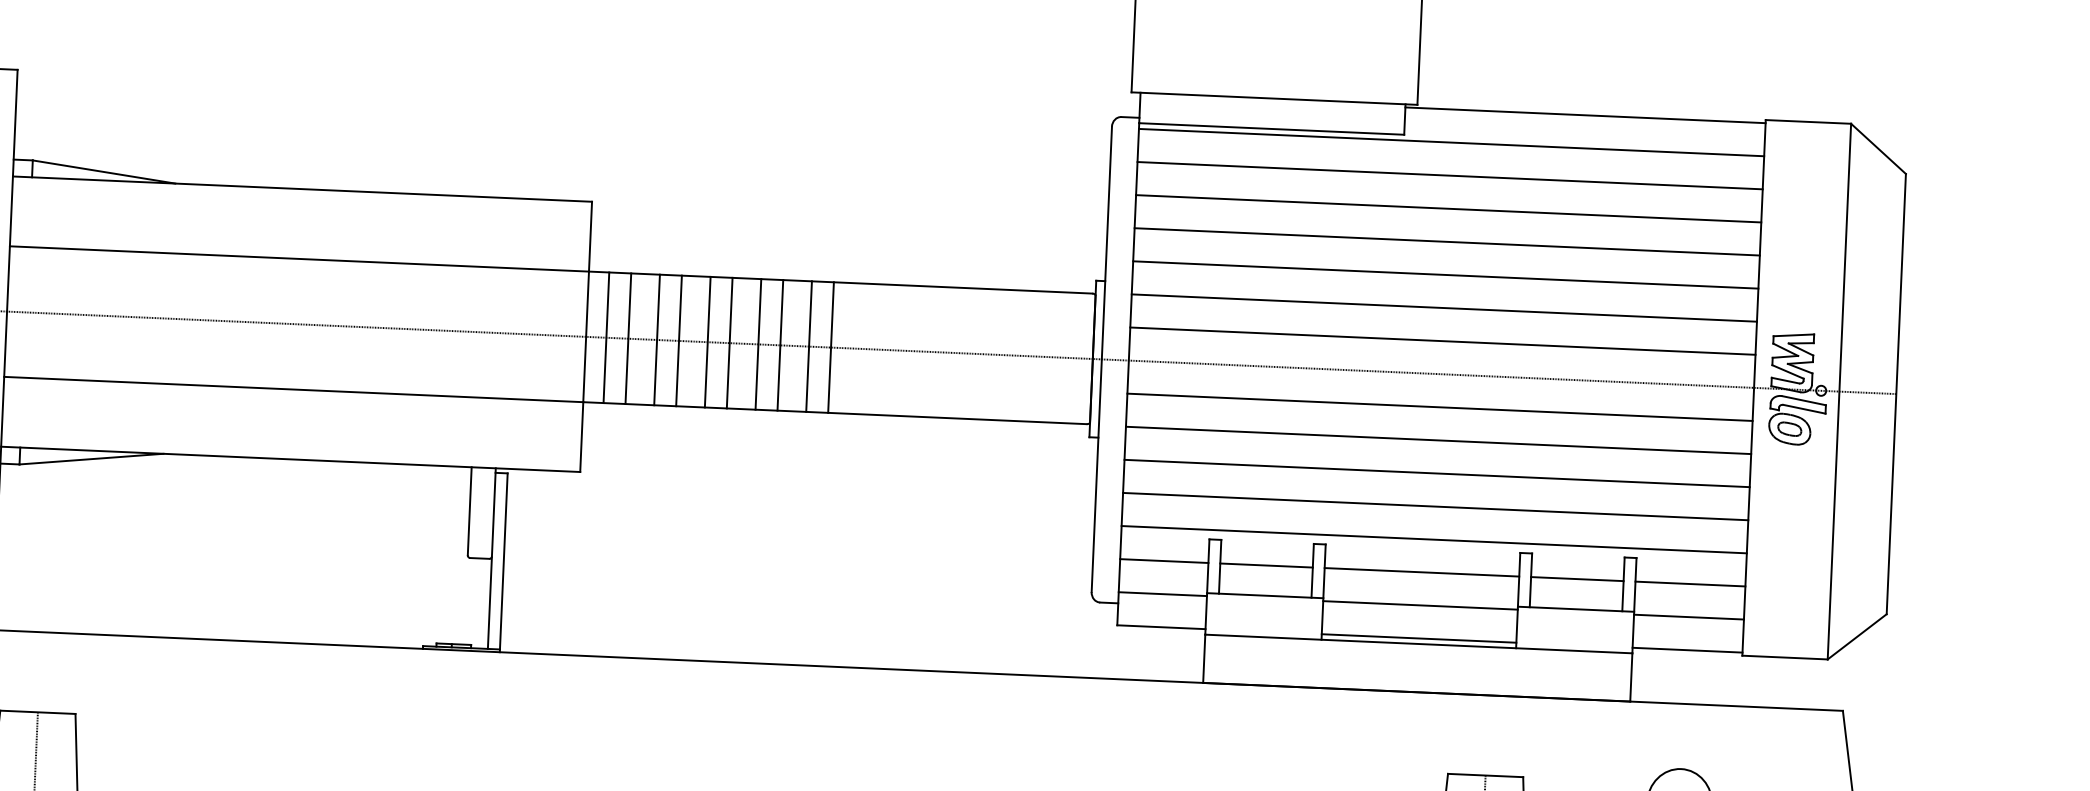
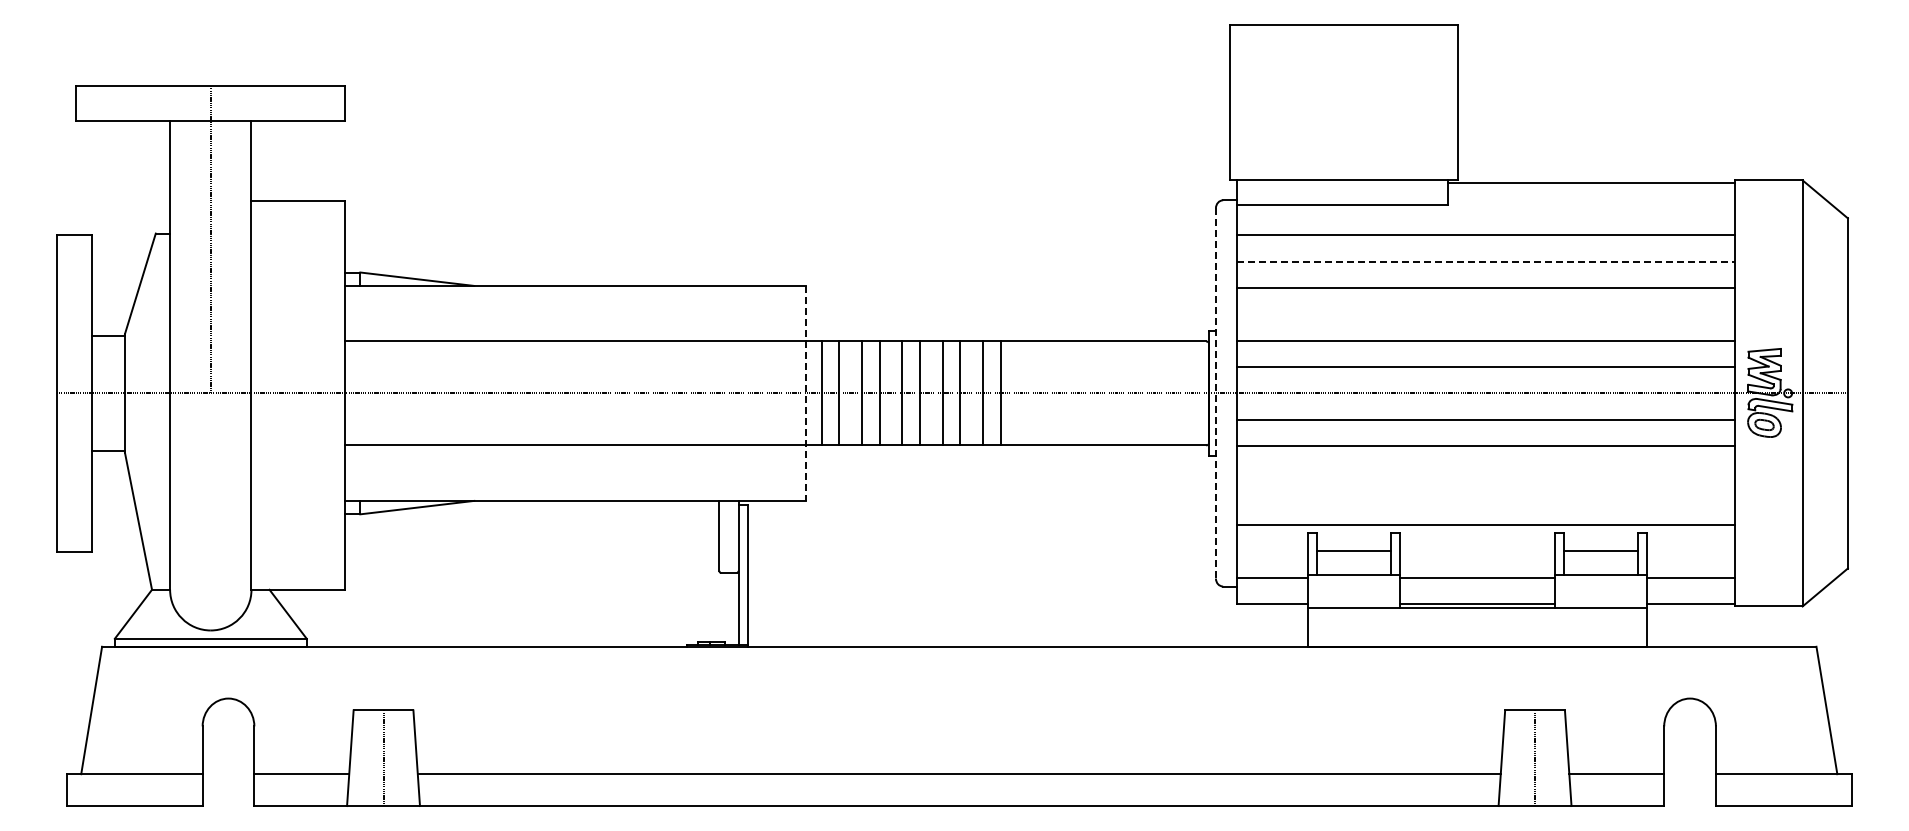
line: (1450, 142) -> (1485, 209), removed
line: (1449, 208) -> (1486, 261), solid -> dashed
line: (1445, 274) -> (1485, 314), removed
line: (585, 336) -> (805, 393), solid -> dashed
line: (1101, 359) -> (1215, 393), solid -> dashed
line: (1436, 473) -> (1485, 472), removed
line: (1434, 506) -> (1485, 498), removed
line: (1164, 561) -> (1272, 551), removed
line: (1421, 572) -> (1477, 551), removed
line: (1689, 584) -> (1690, 551), removed

